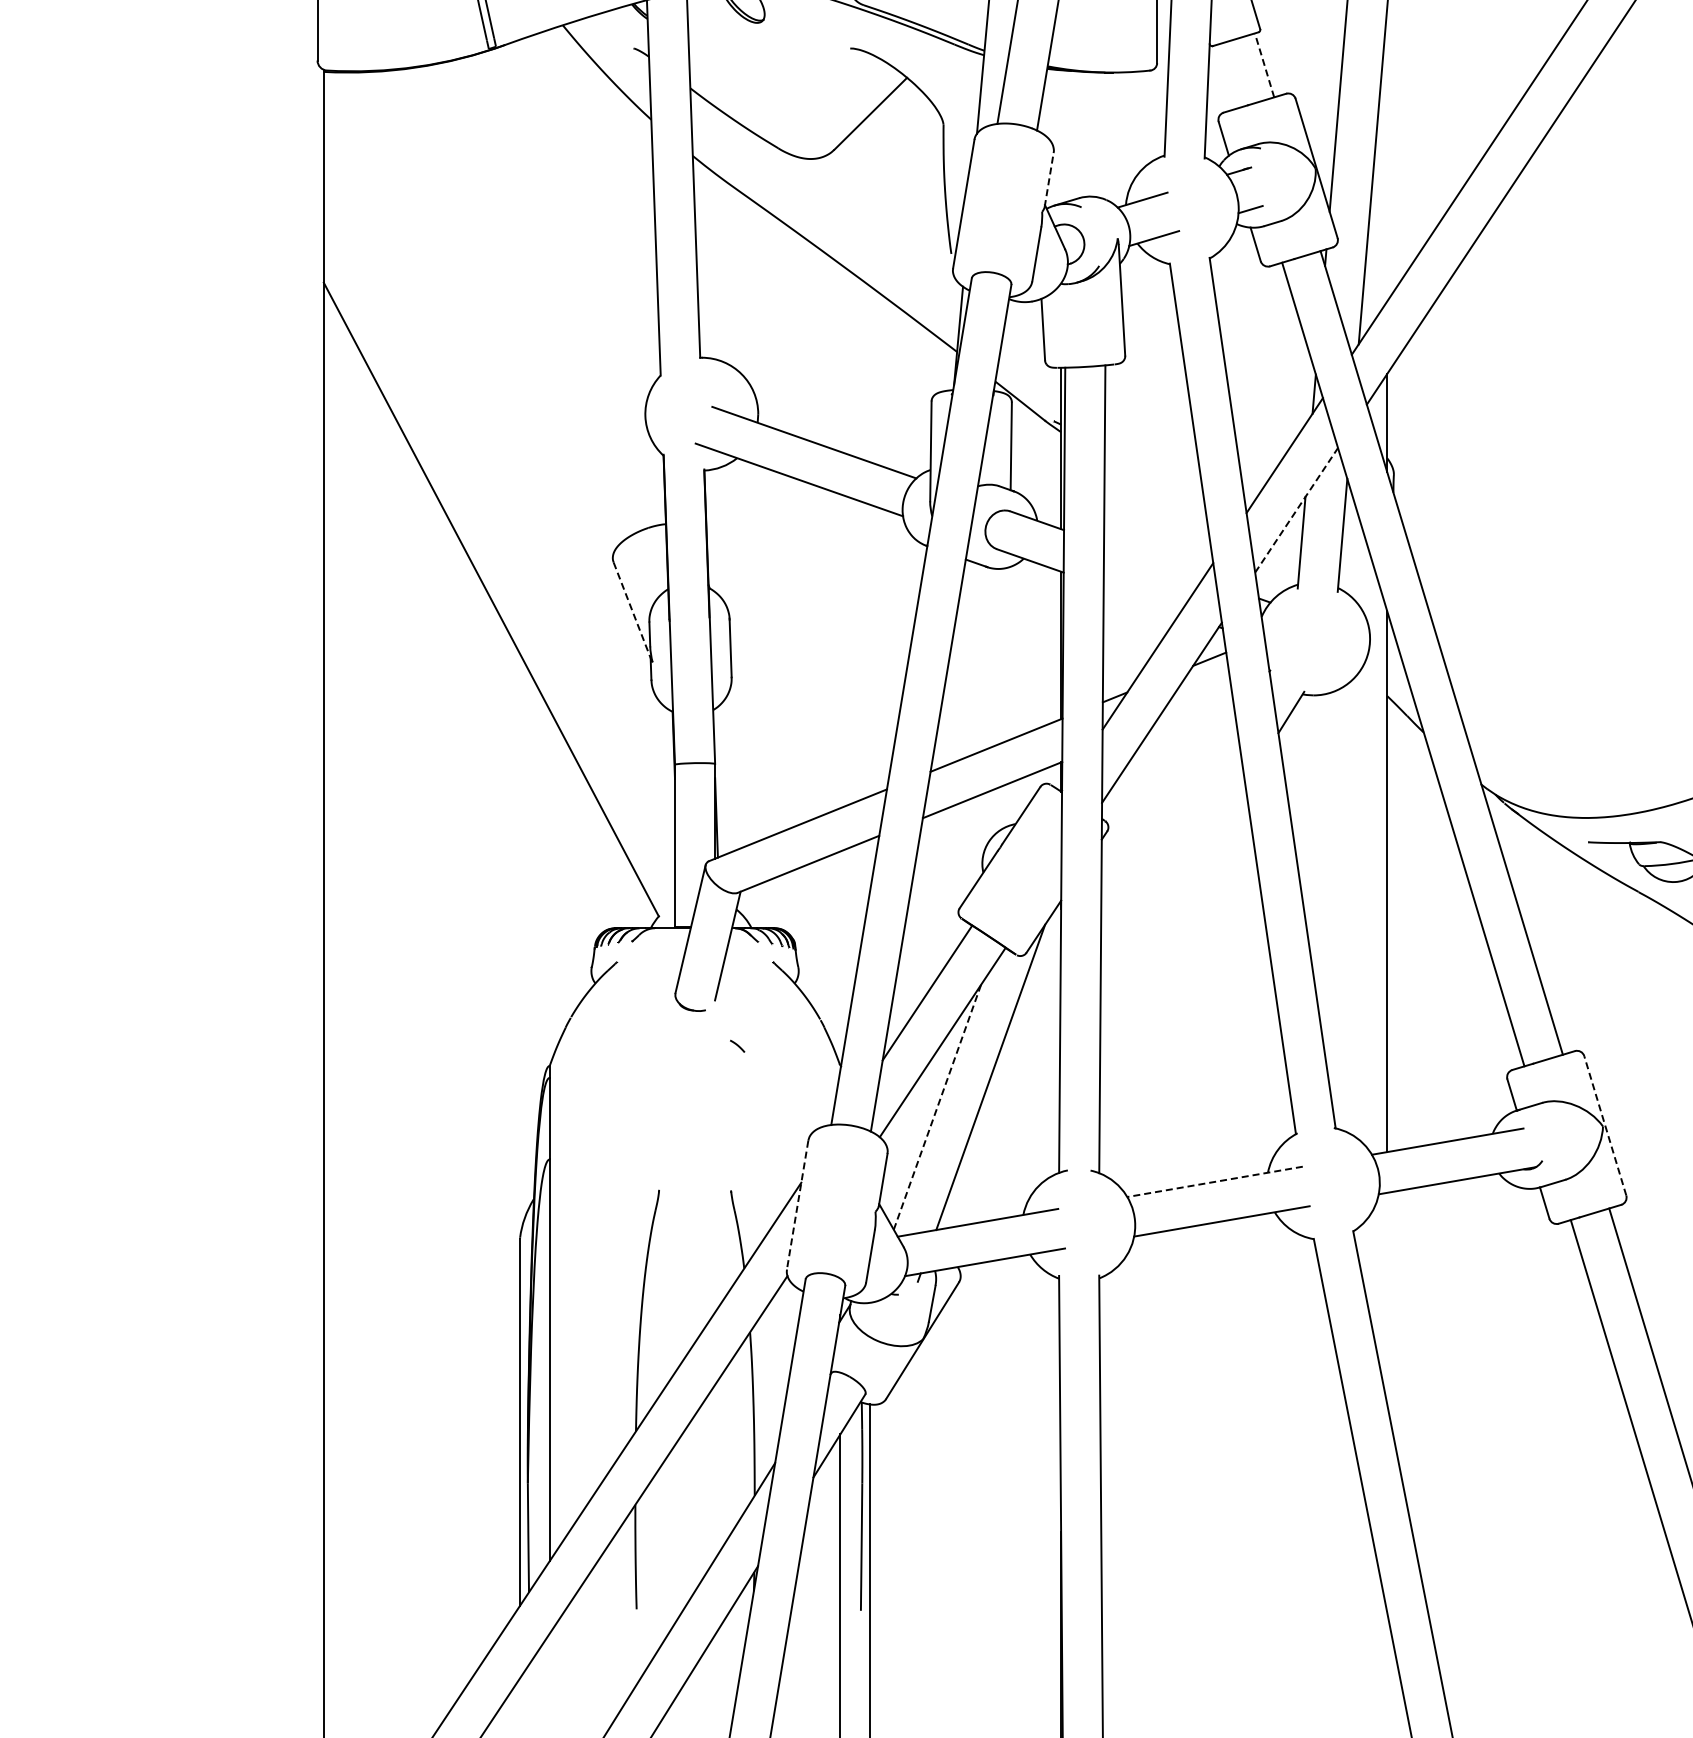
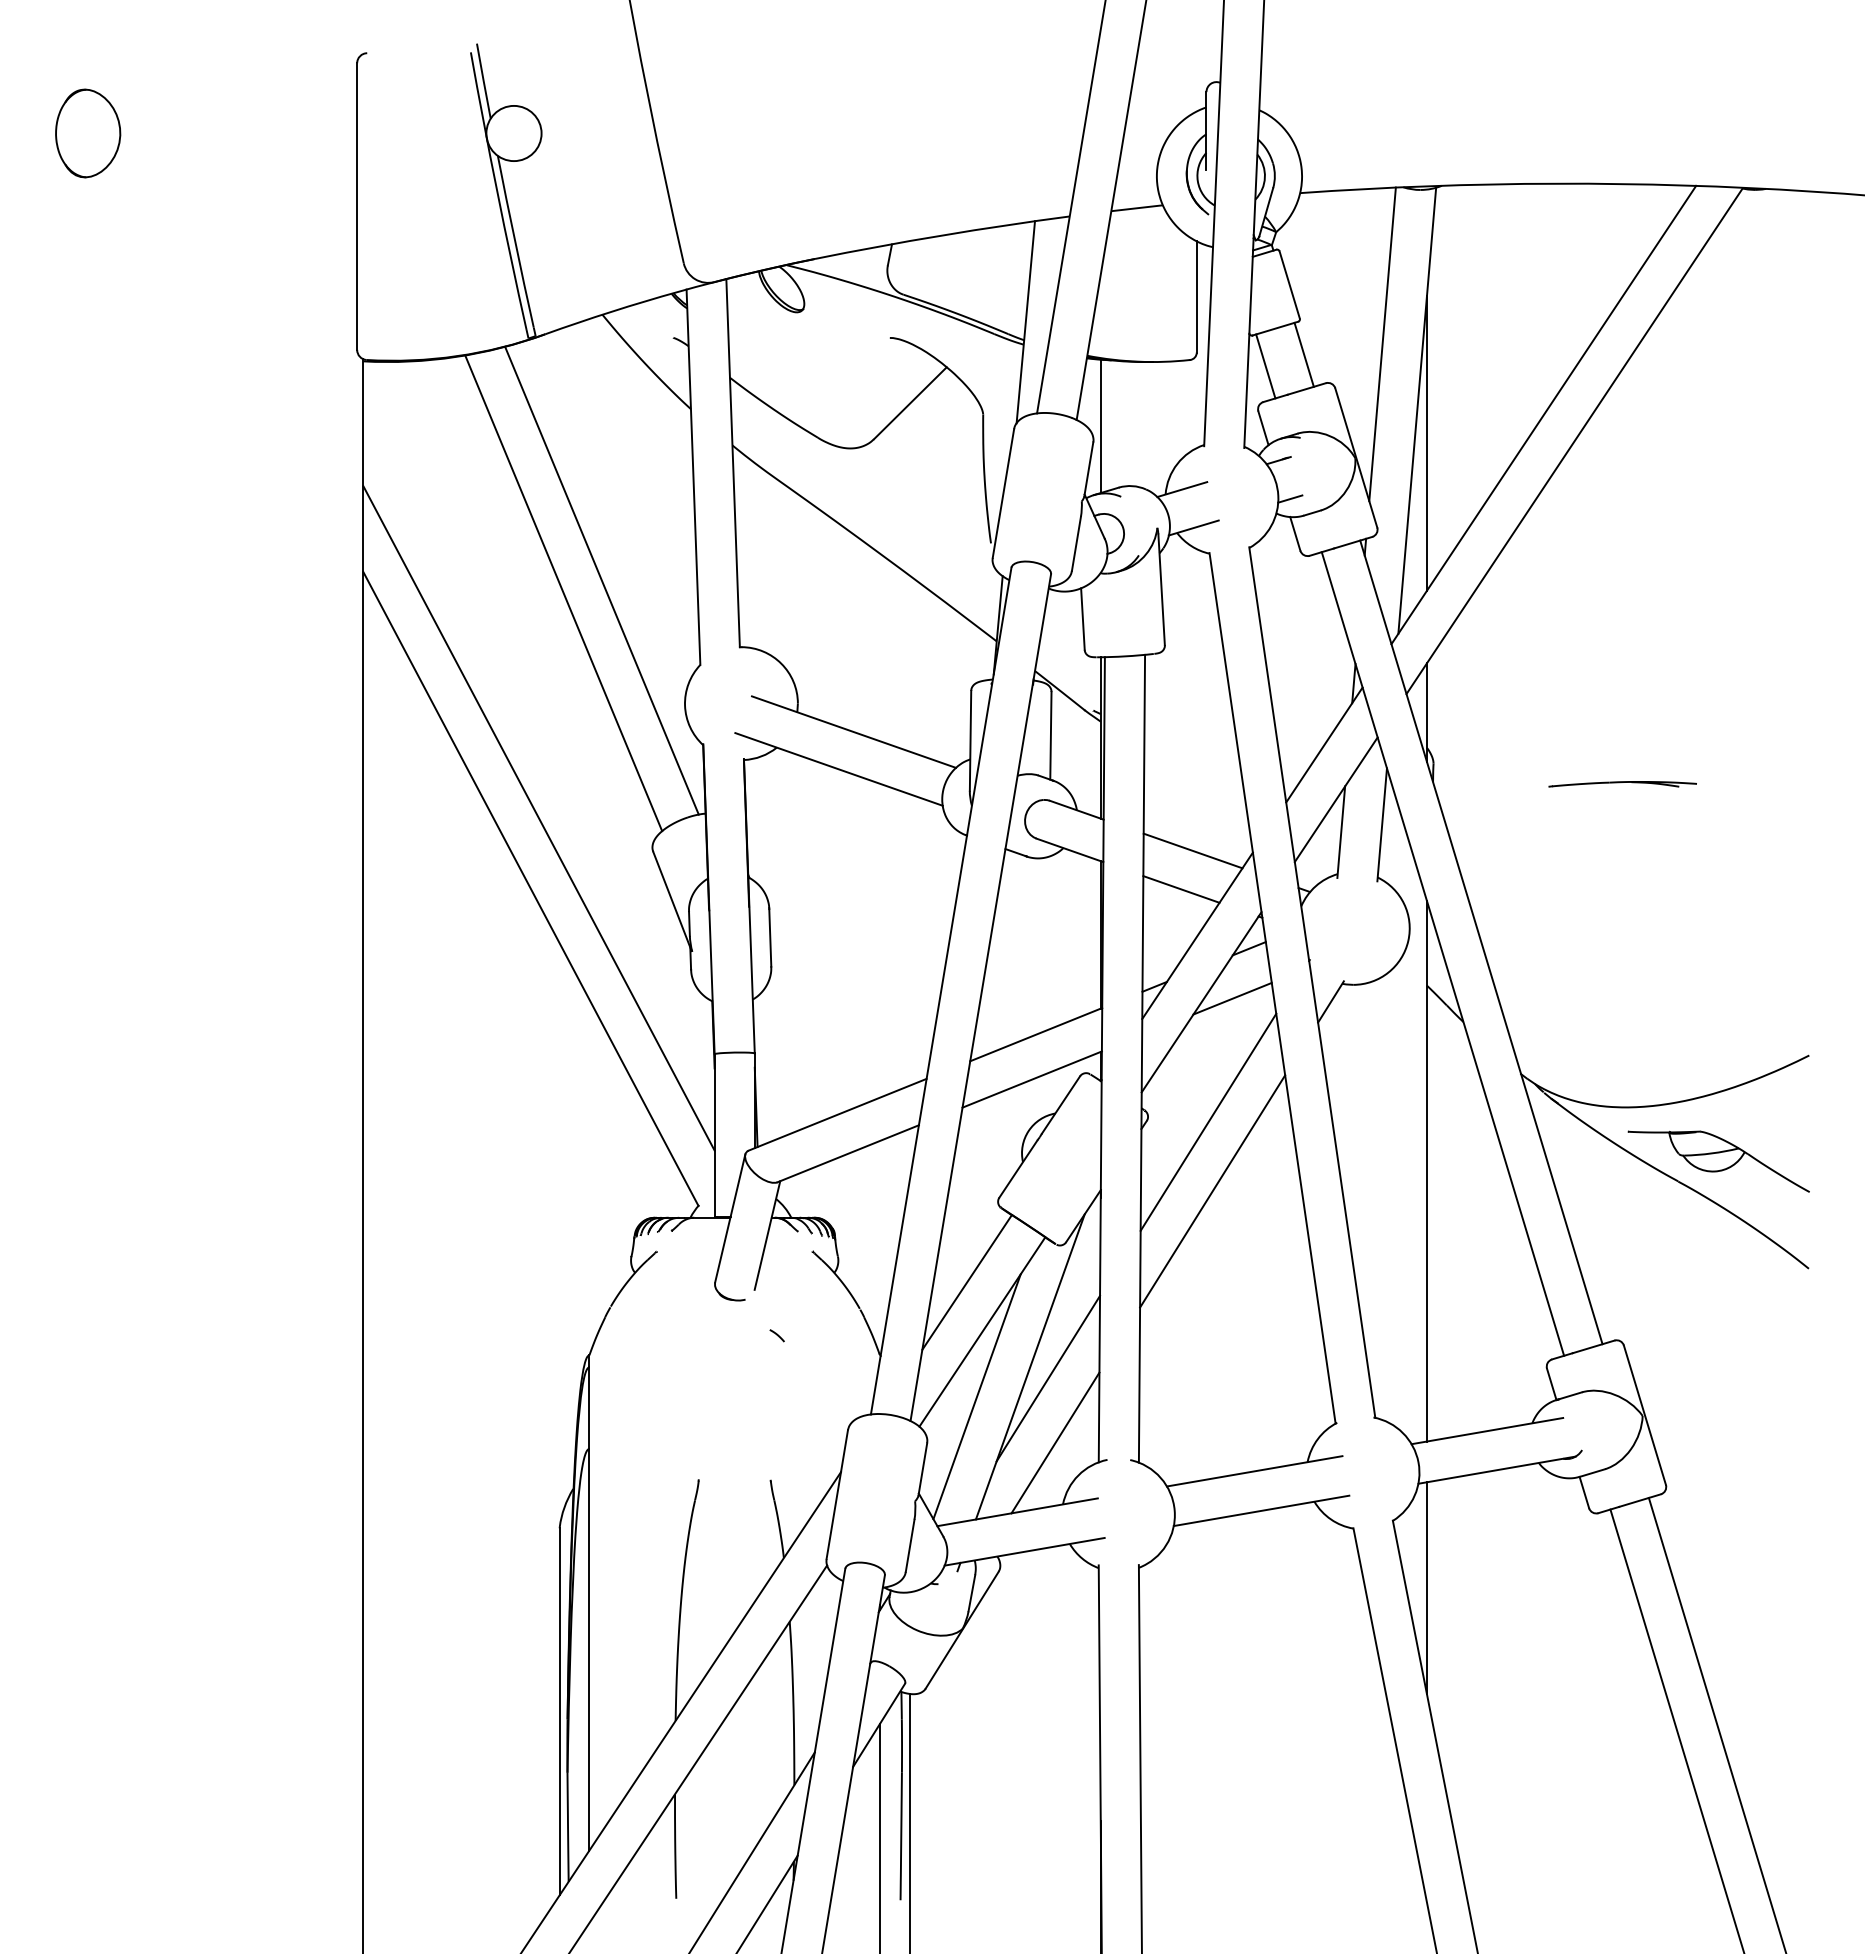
line: (1264, 65) -> (1304, 354), dashed -> solid
line: (1225, 77) -> (1265, 366), added
line: (1060, 137) -> (1100, 426), added
line: (1386, 154) -> (1426, 443), added
line: (1048, 179) -> (1088, 468), dashed -> solid
line: (561, 291) -> (601, 580), added
line: (523, 304) -> (563, 593), added
part: (1582, 495) -> (1622, 784), added
line: (1296, 510) -> (1336, 799), dashed -> solid
line: (498, 529) -> (538, 818), added
line: (1152, 561) -> (1192, 850), added
line: (1141, 600) -> (1181, 889), added
line: (632, 612) -> (672, 901), dashed -> solid
line: (1192, 709) -> (1232, 998), added
line: (1168, 832) -> (1208, 1121), added
line: (1172, 902) -> (1212, 1191), added
line: (1008, 1089) -> (1048, 1378), added
line: (937, 1107) -> (977, 1396), dashed -> solid
line: (1604, 1126) -> (1644, 1415), dashed -> solid
line: (1015, 1153) -> (1055, 1442), added
line: (1214, 1182) -> (1254, 1471), dashed -> solid
line: (797, 1205) -> (837, 1494), dashed -> solid
line: (1386, 1299) -> (1426, 1588), added

